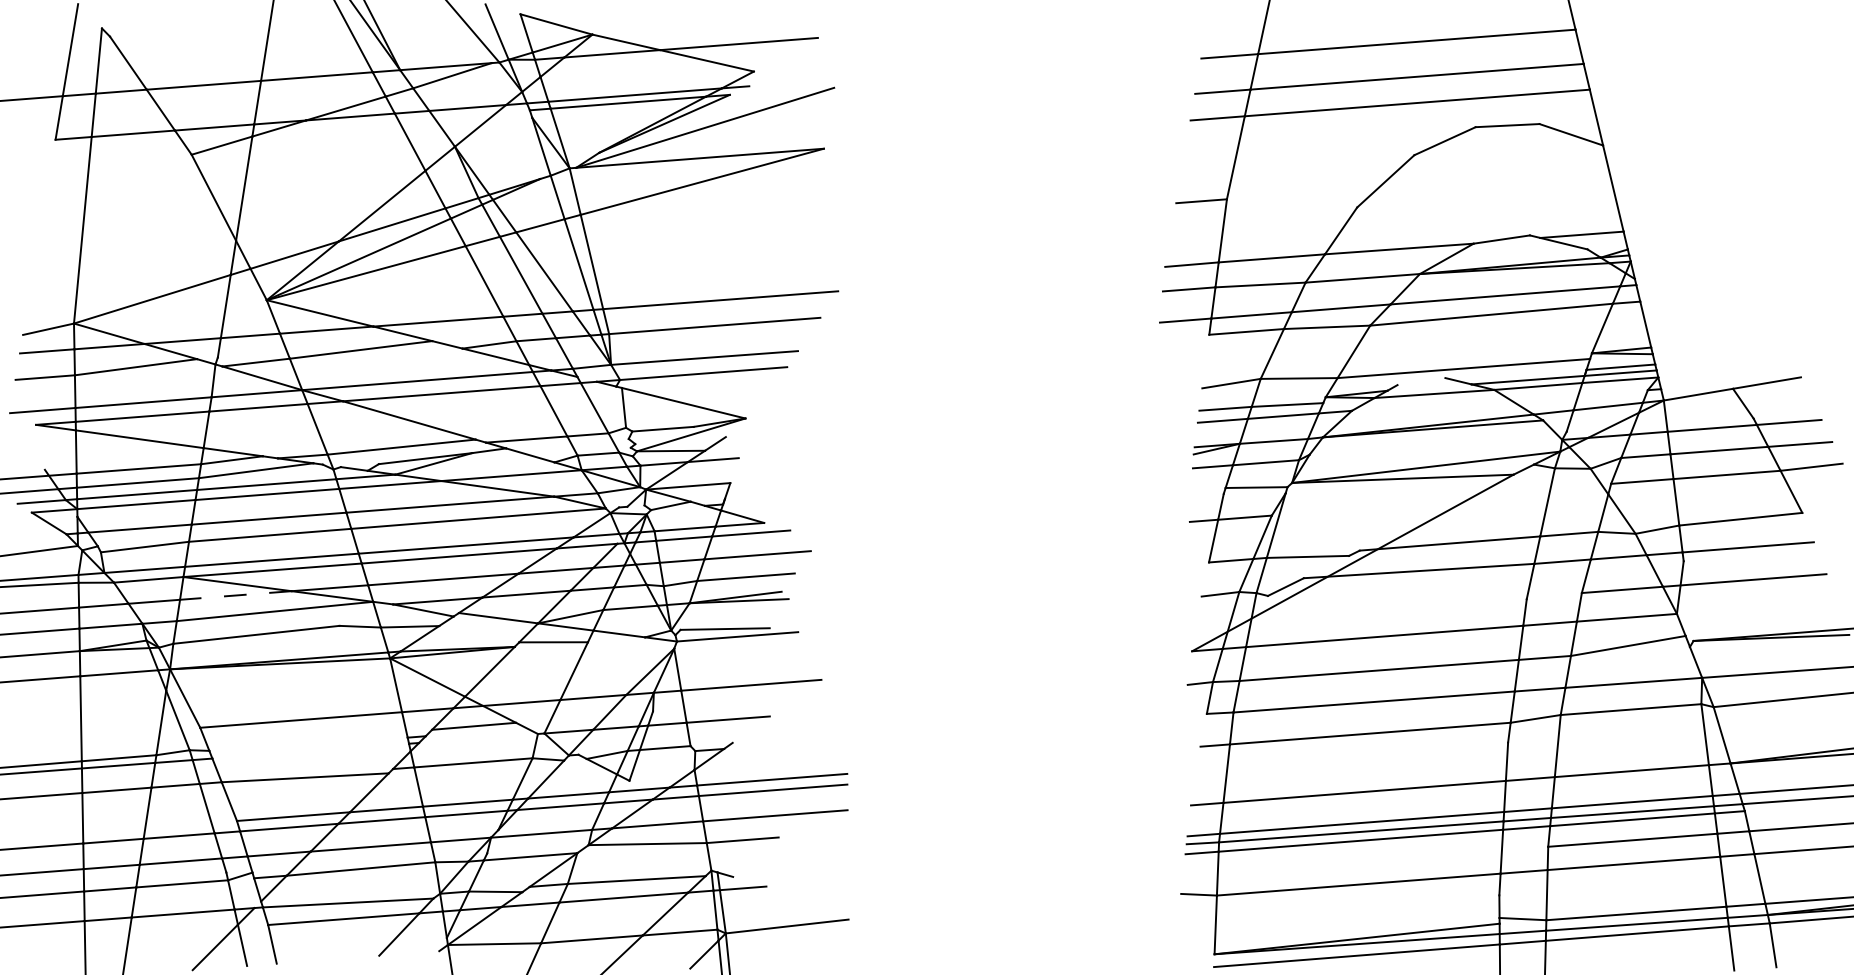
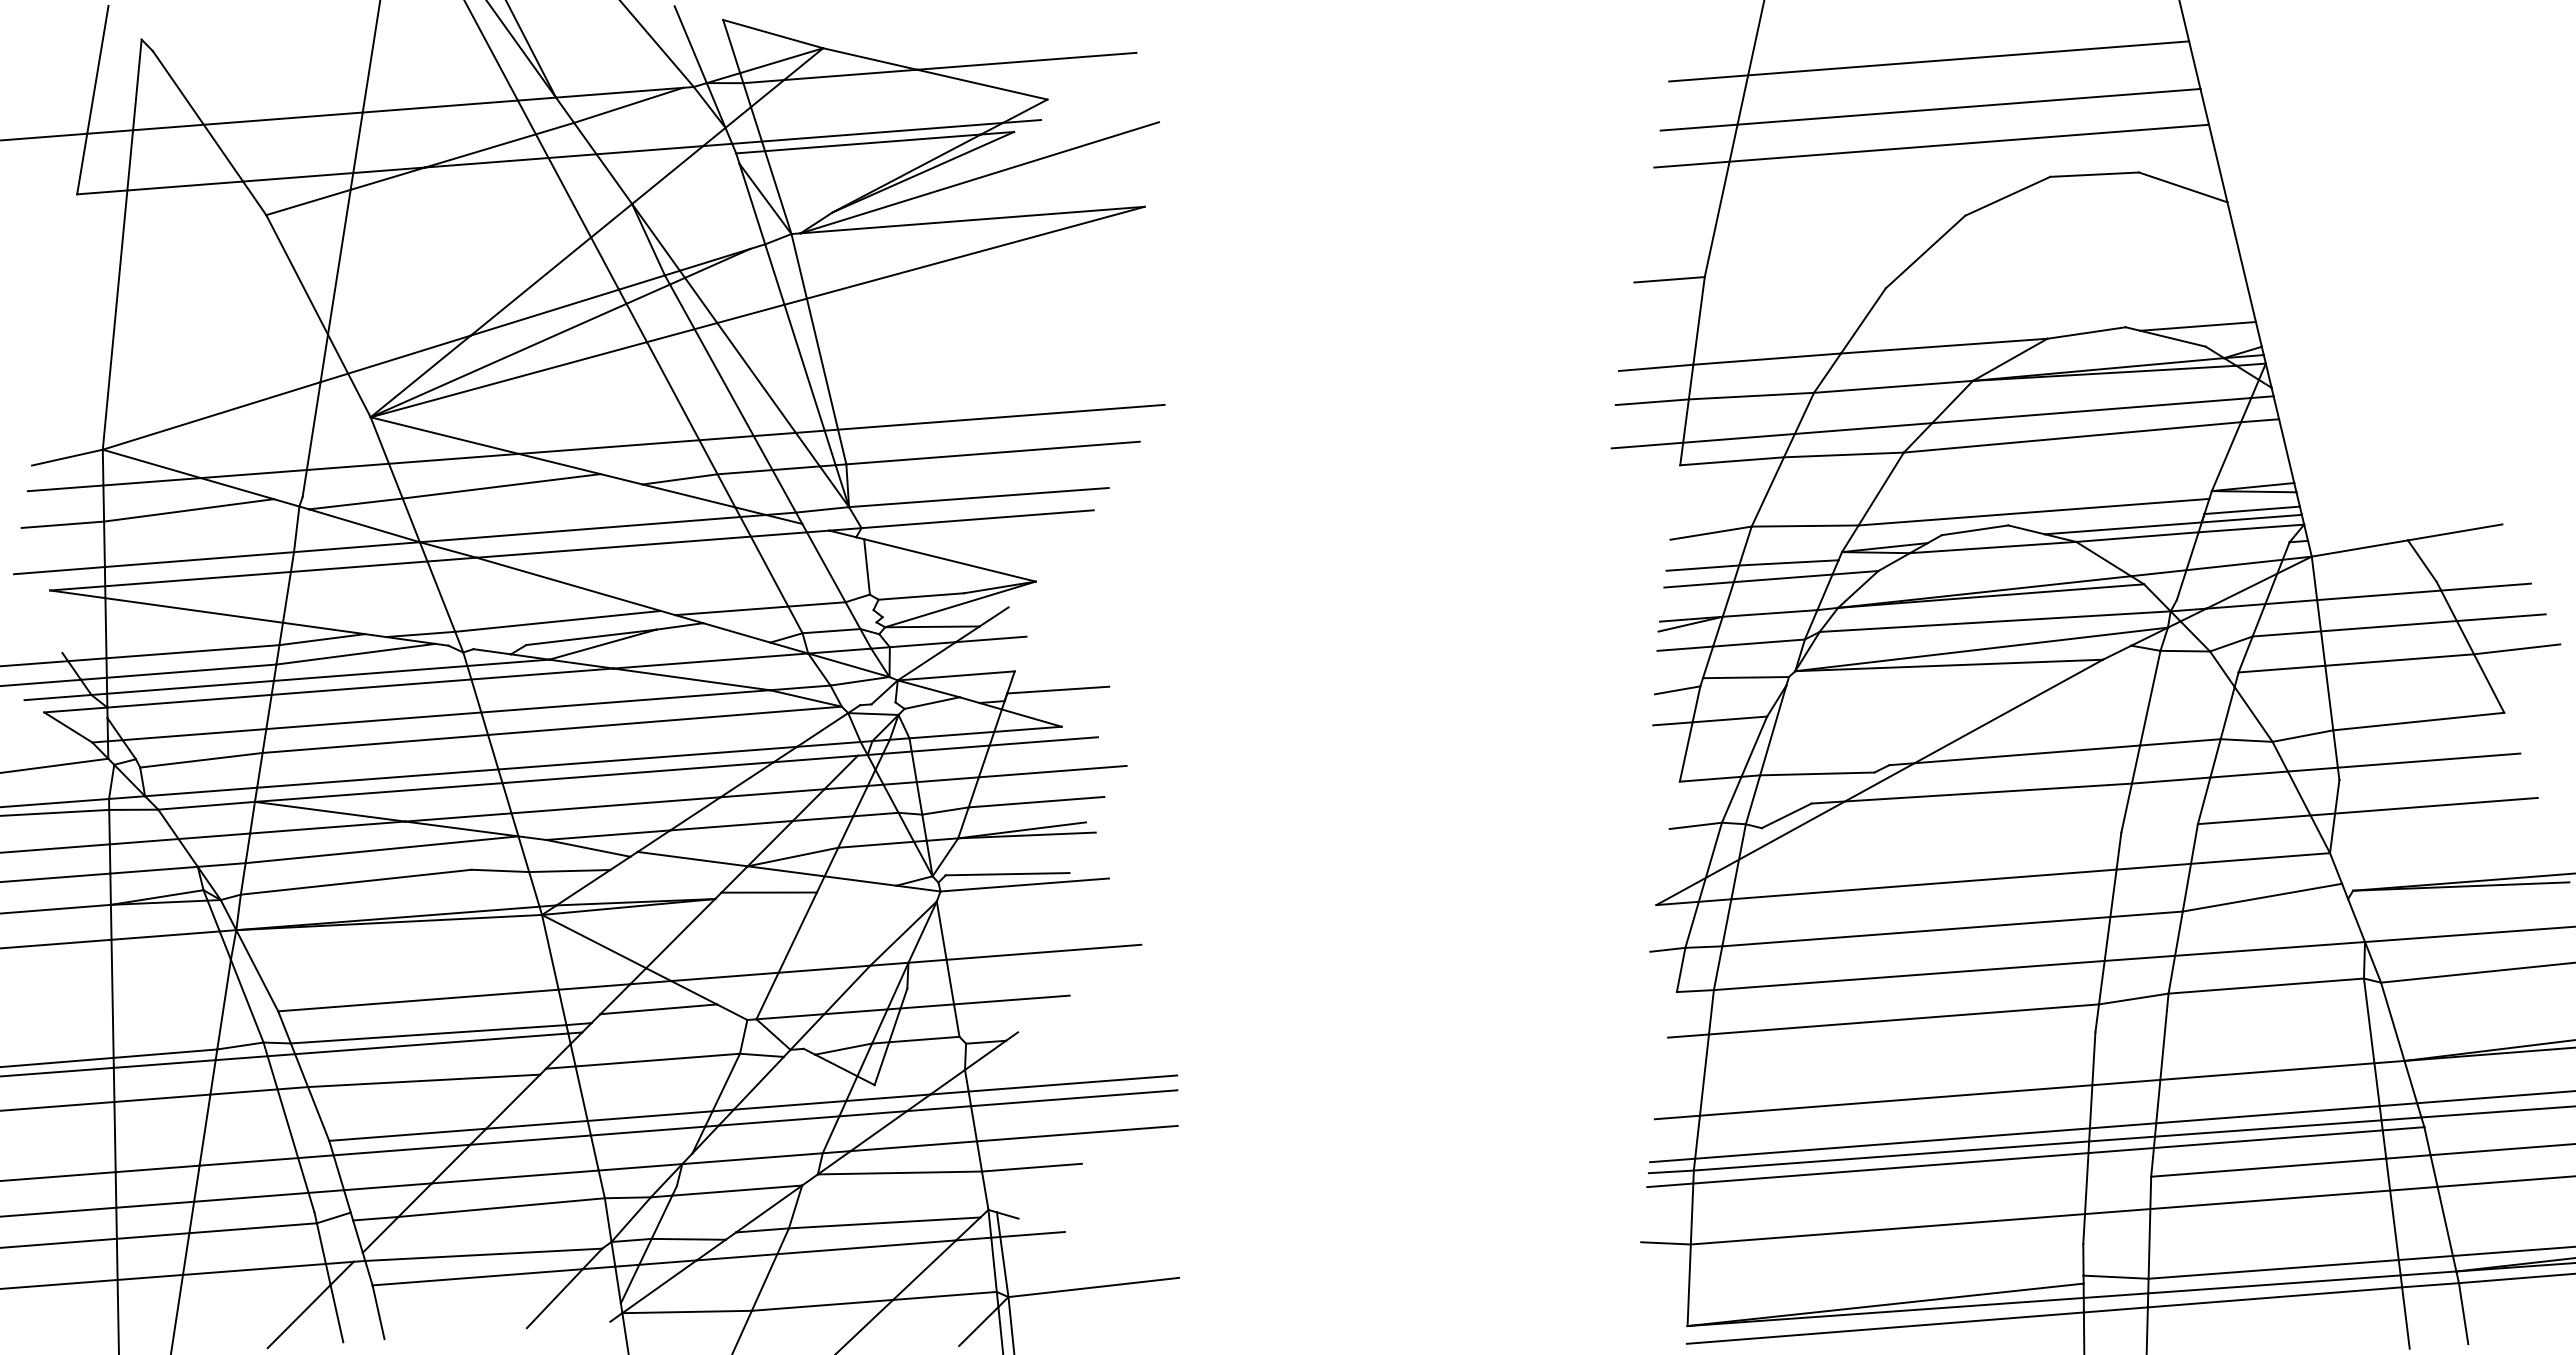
line: (1421, 381) -> (1974, 530), added
line: (1435, 447) -> (1994, 621), added
line: (761, 496) -> (1058, 689), added
line: (1207, 496) -> (1677, 690), added
line: (235, 595) -> (327, 827), dashed -> solid
line: (308, 744) -> (428, 1034), added
line: (310, 750) -> (431, 1043), added

